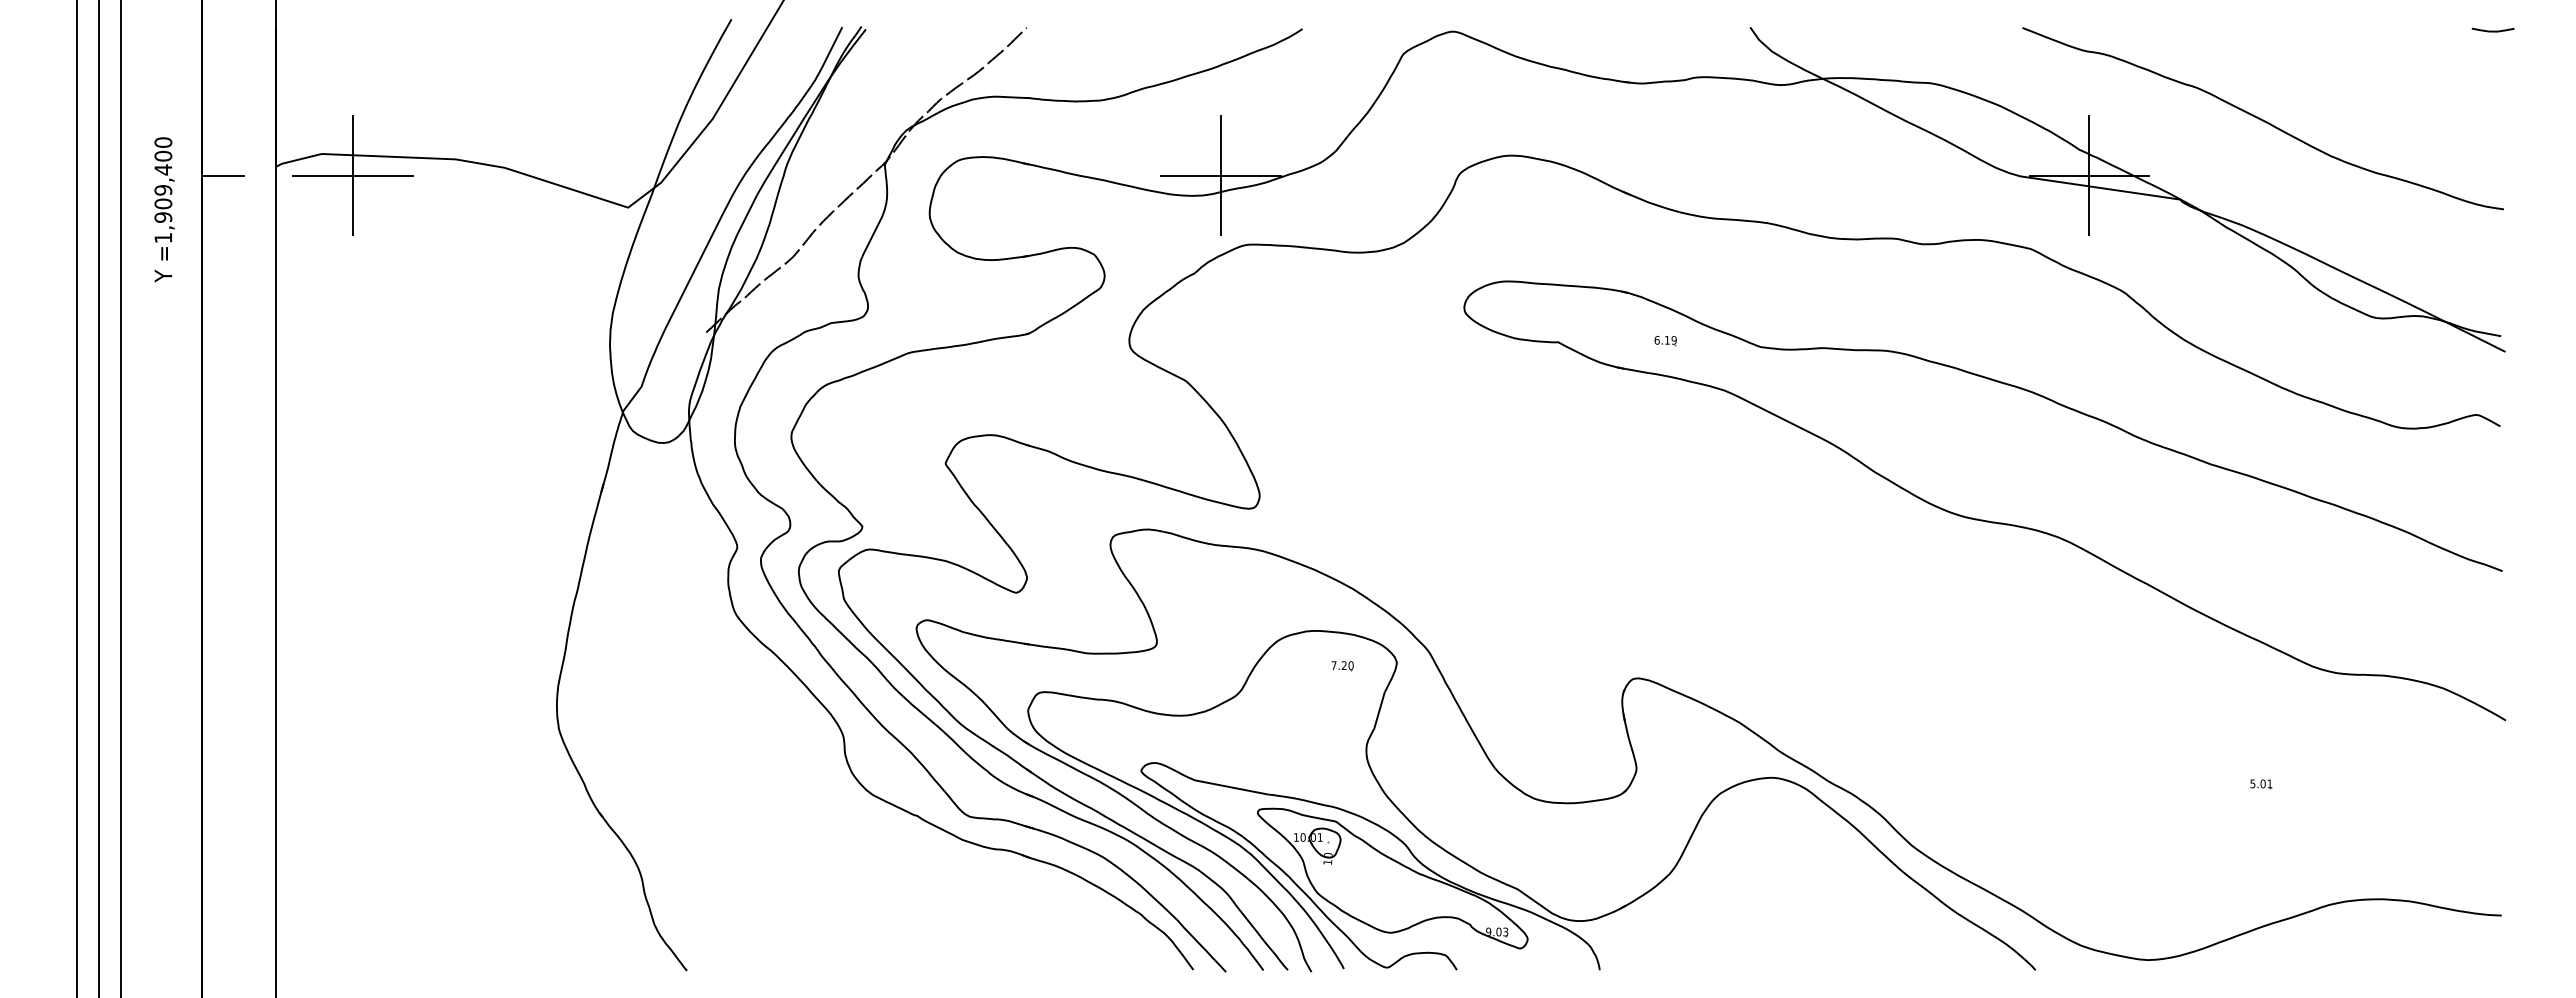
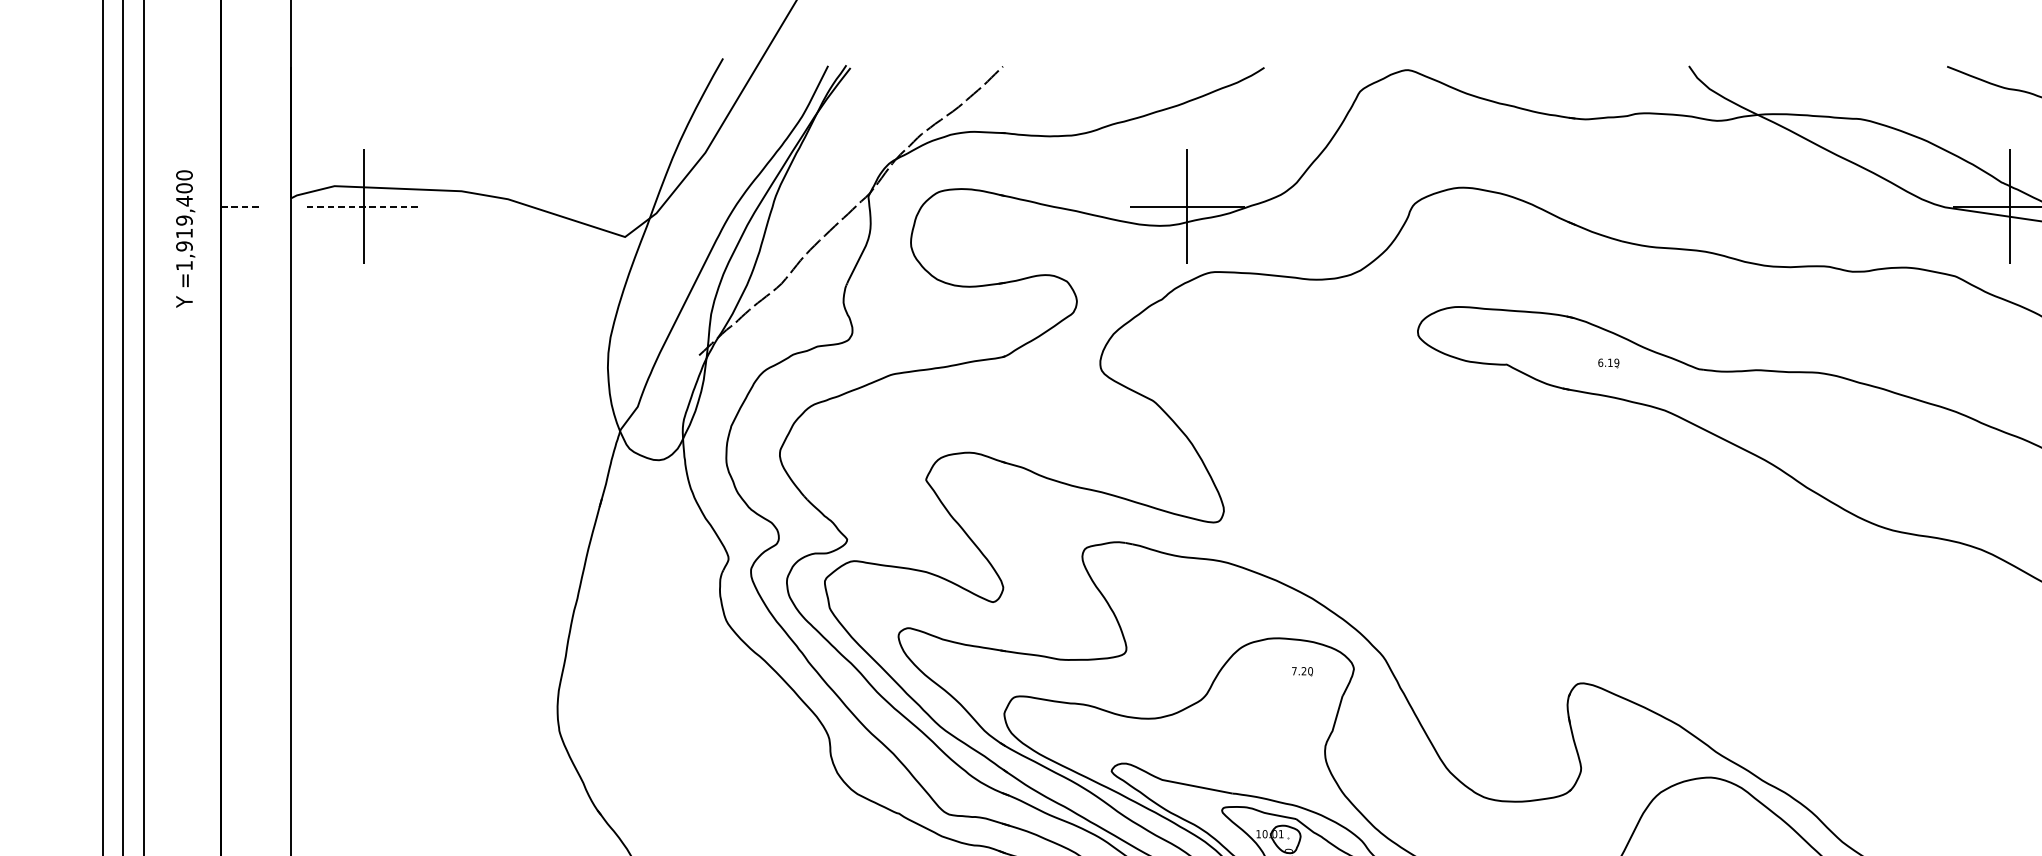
line: (223, 175) -> (241, 206), solid -> dashed
line: (353, 175) -> (364, 206), solid -> dashed
text: (163, 203) -> (184, 233), =1,909,400 -> =1,919,400

